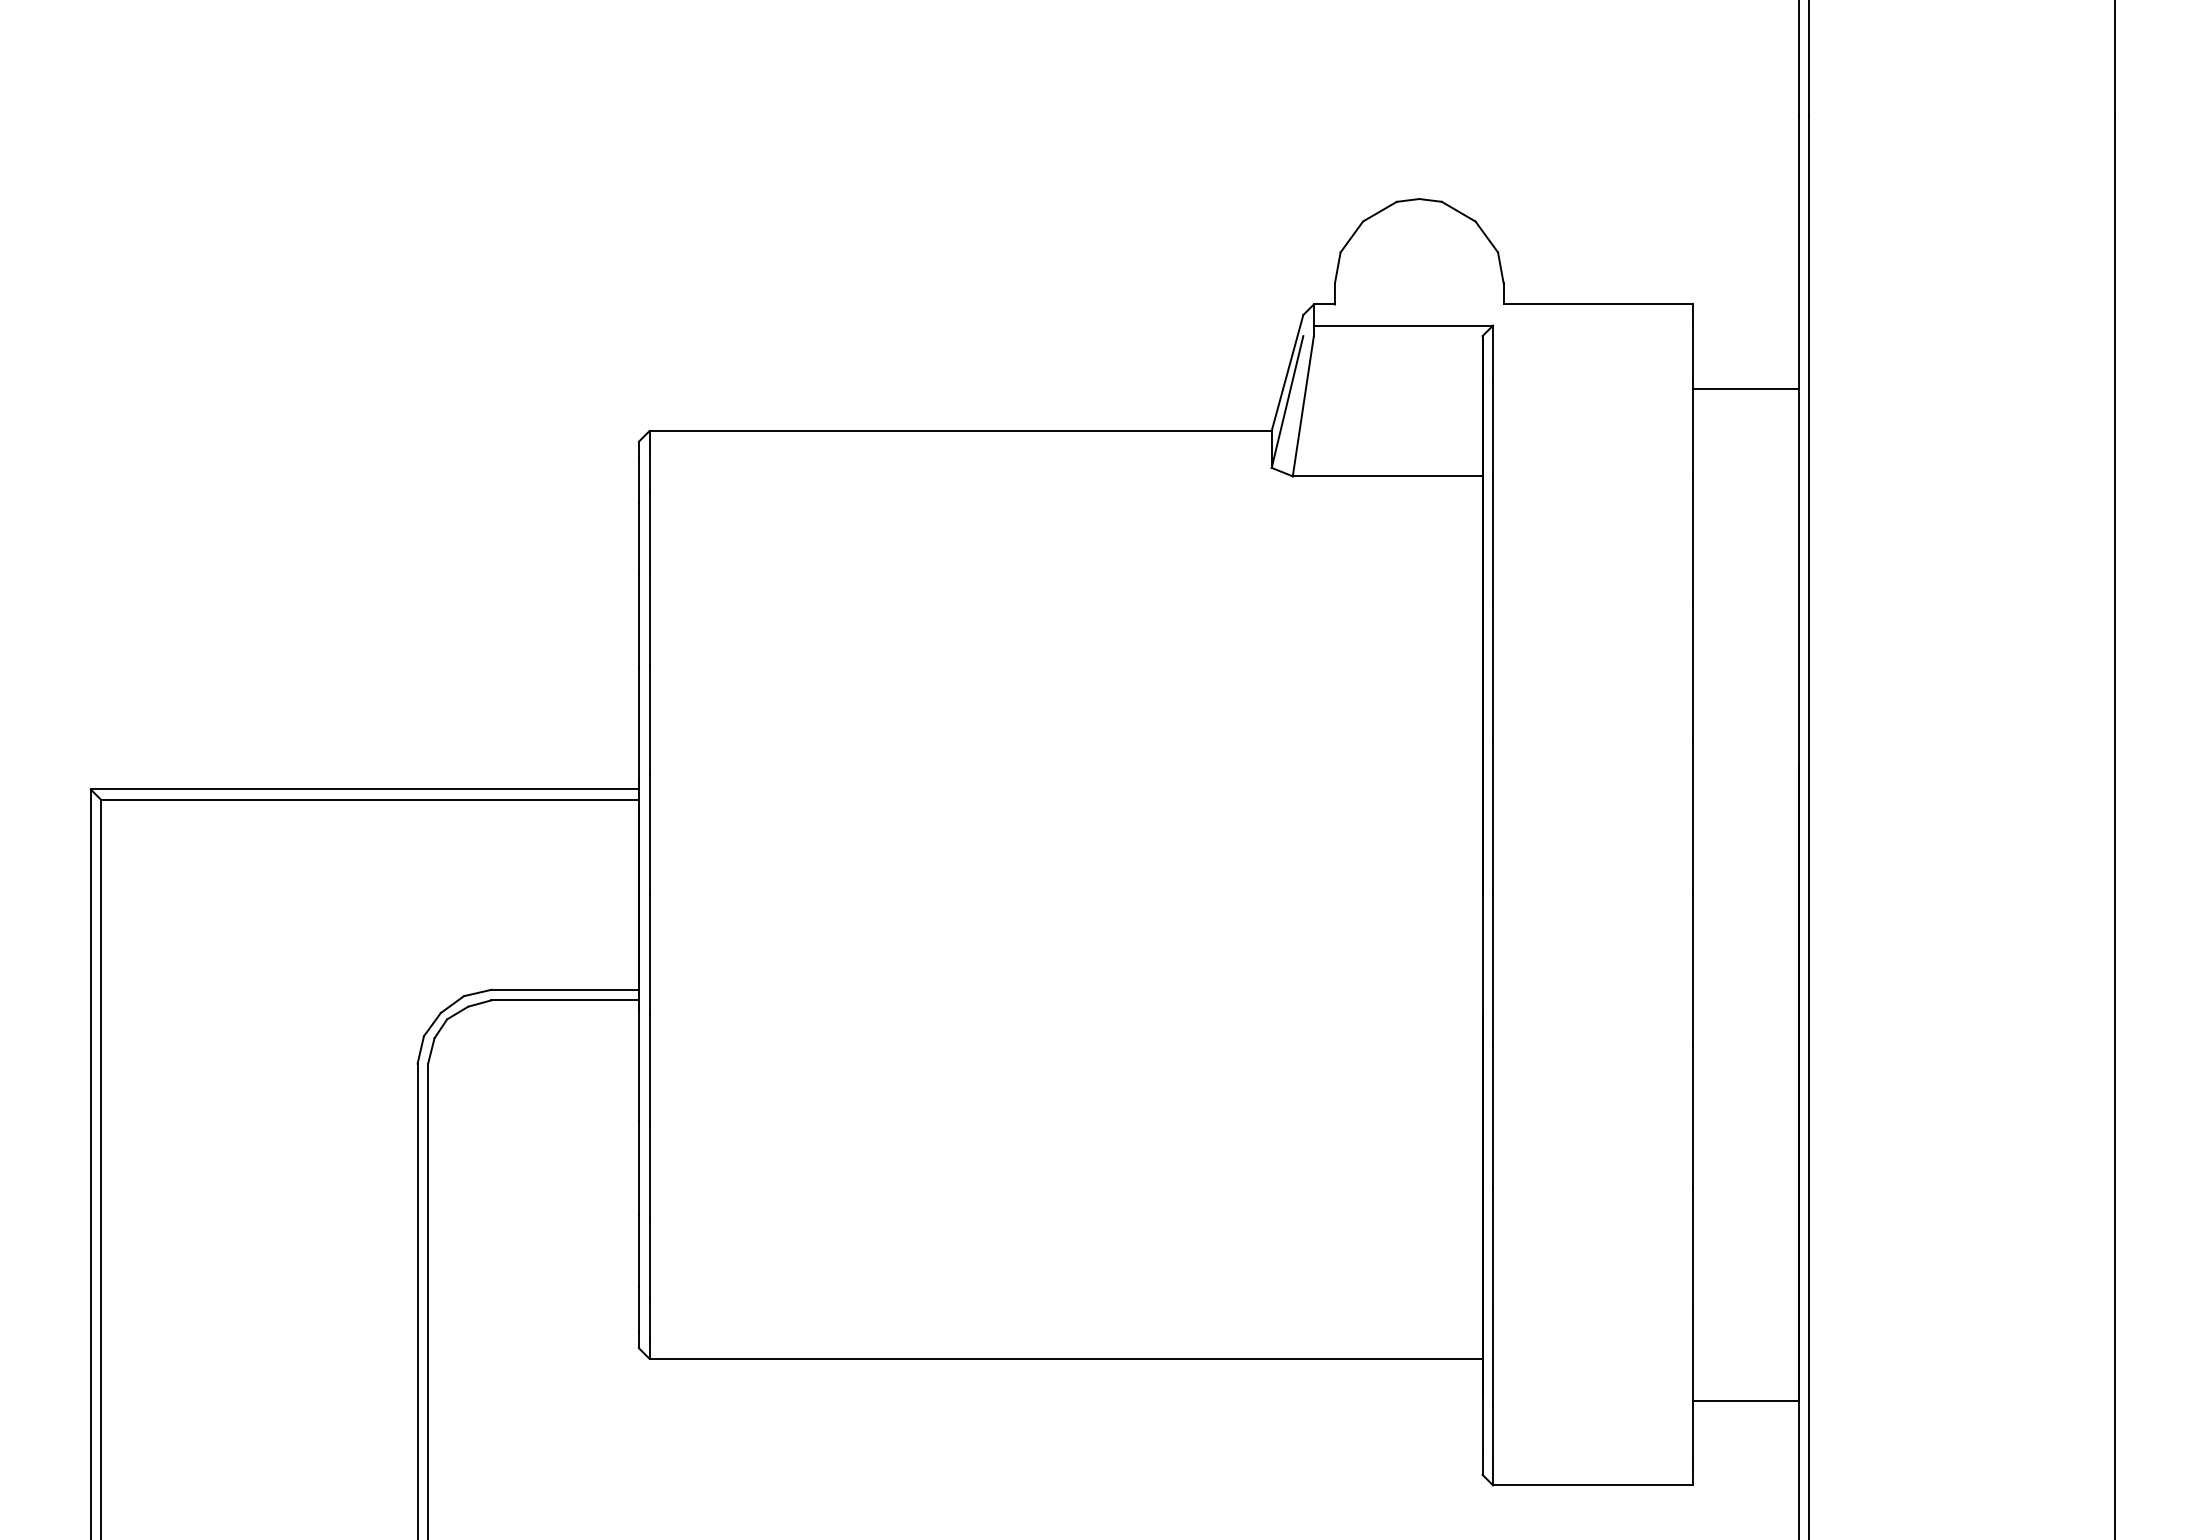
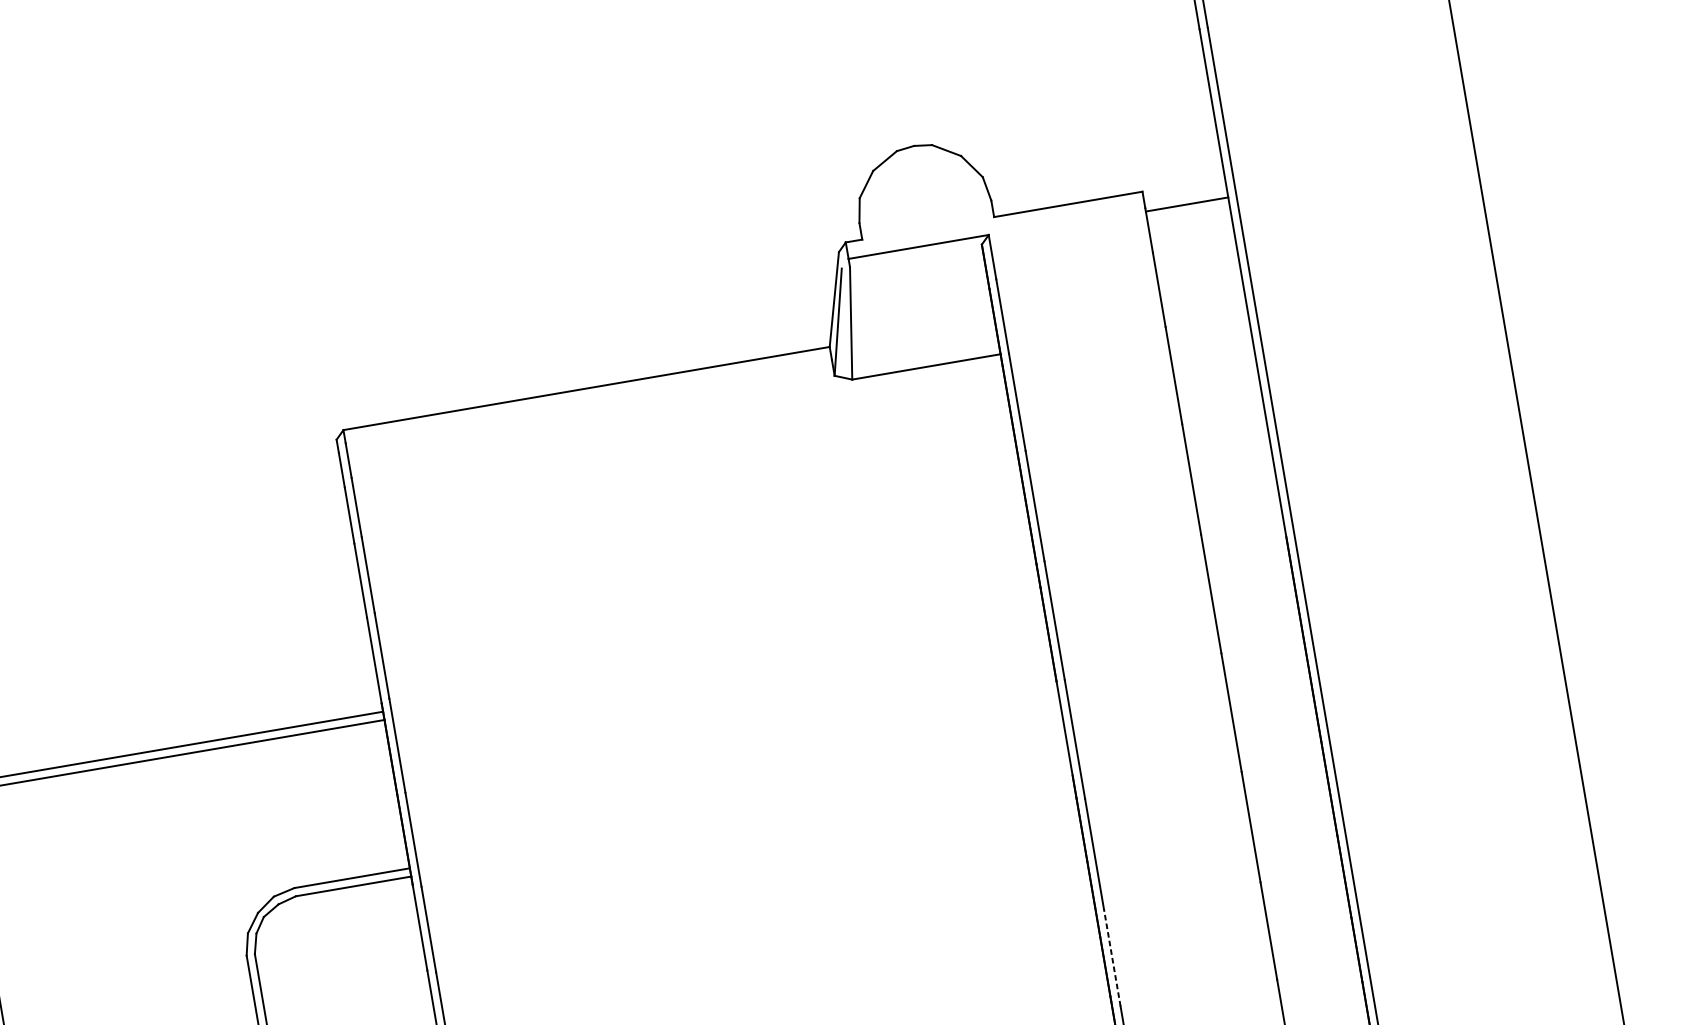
line: (1745, 388) -> (1186, 204), moved
line: (1493, 1249) -> (1112, 957), solid -> dashed

